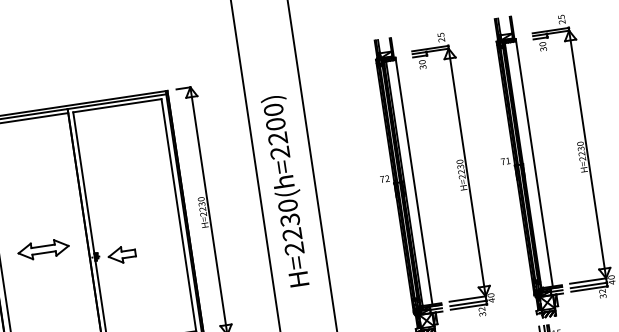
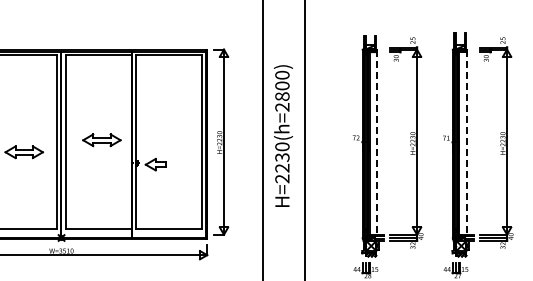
text: (278, 138) -> (282, 96), H=2230(h=2200) -> H=2230(h=2800)
line: (534, 162) -> (467, 142), solid -> dashed
line: (414, 182) -> (377, 143), solid -> dashed
part: (43, 250) -> (101, 140), moved

